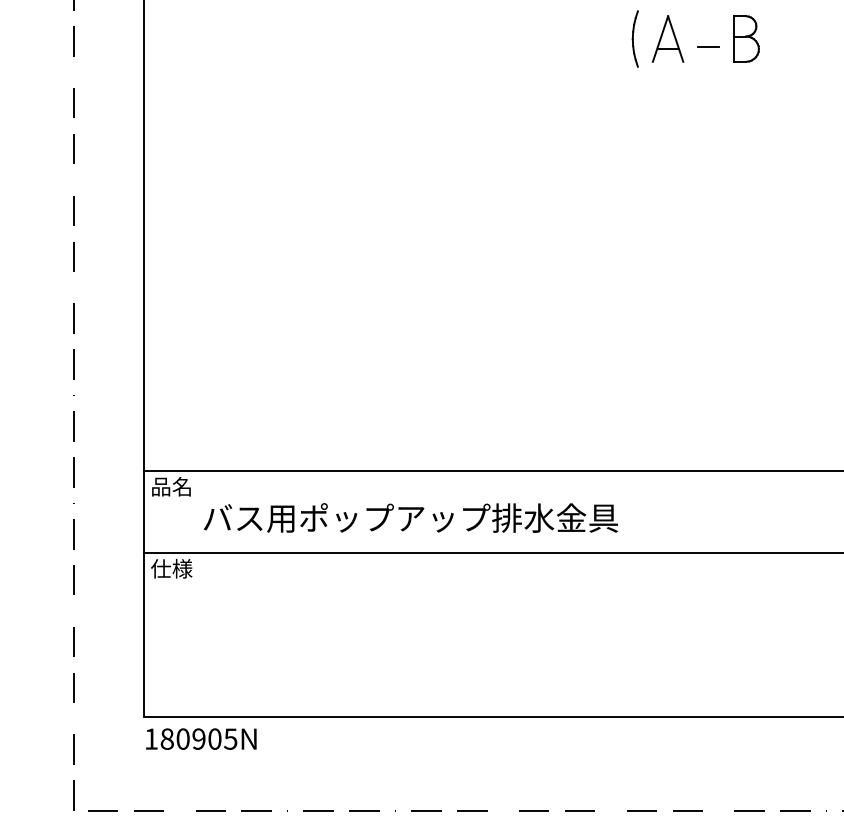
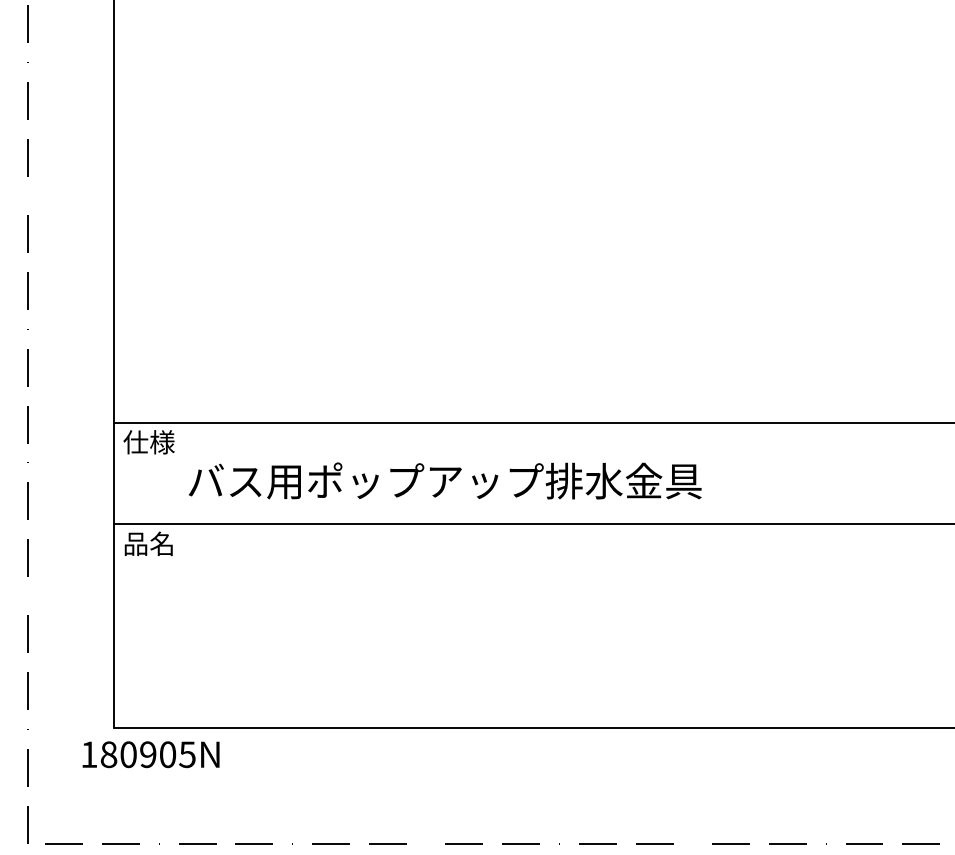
text: (171, 486) -> (148, 441), 品名 -> 仕様
text: (171, 568) -> (148, 543), 仕様 -> 品名
text: (201, 738) -> (151, 753), moved

